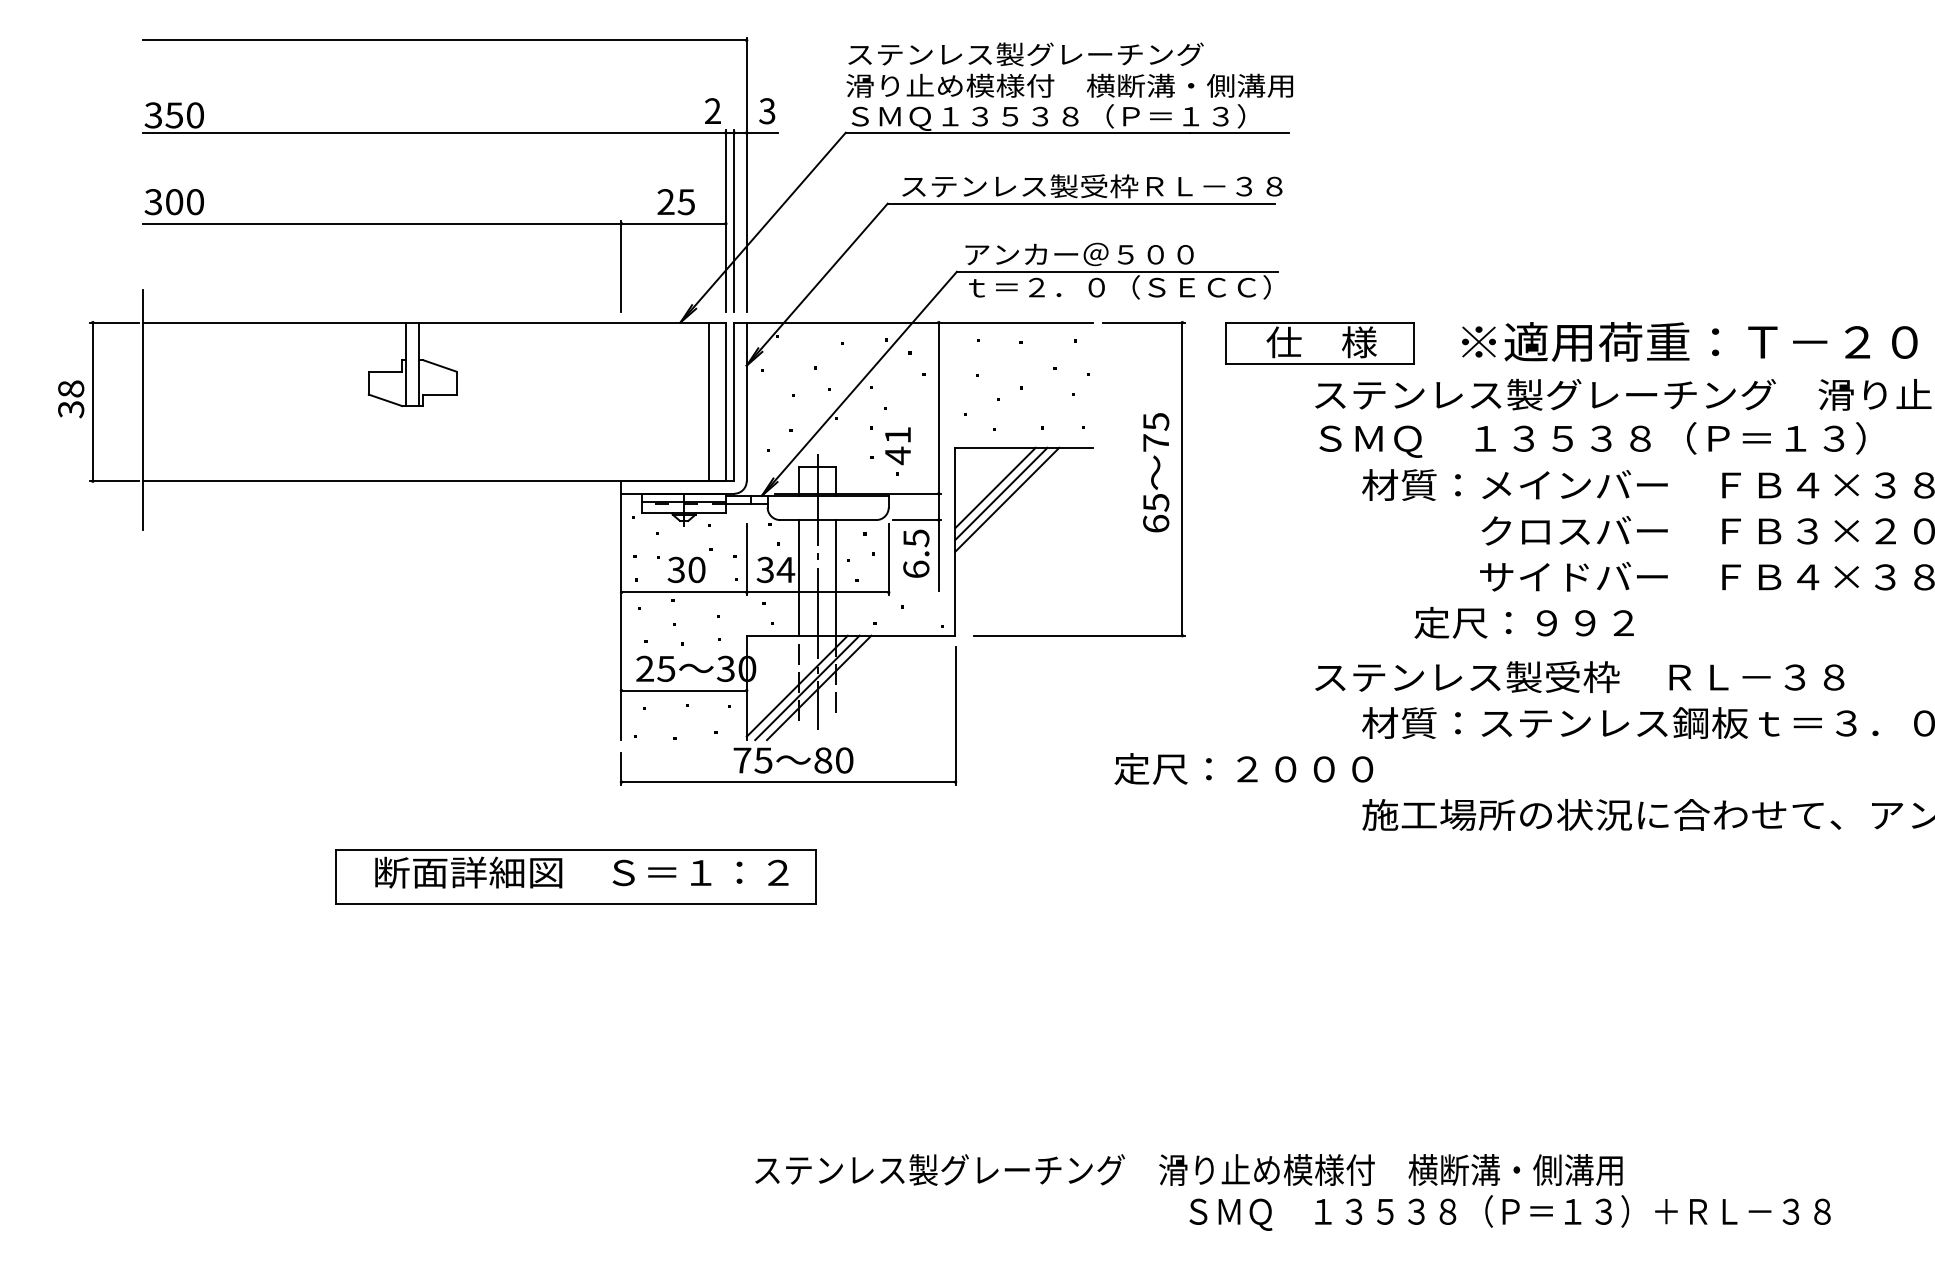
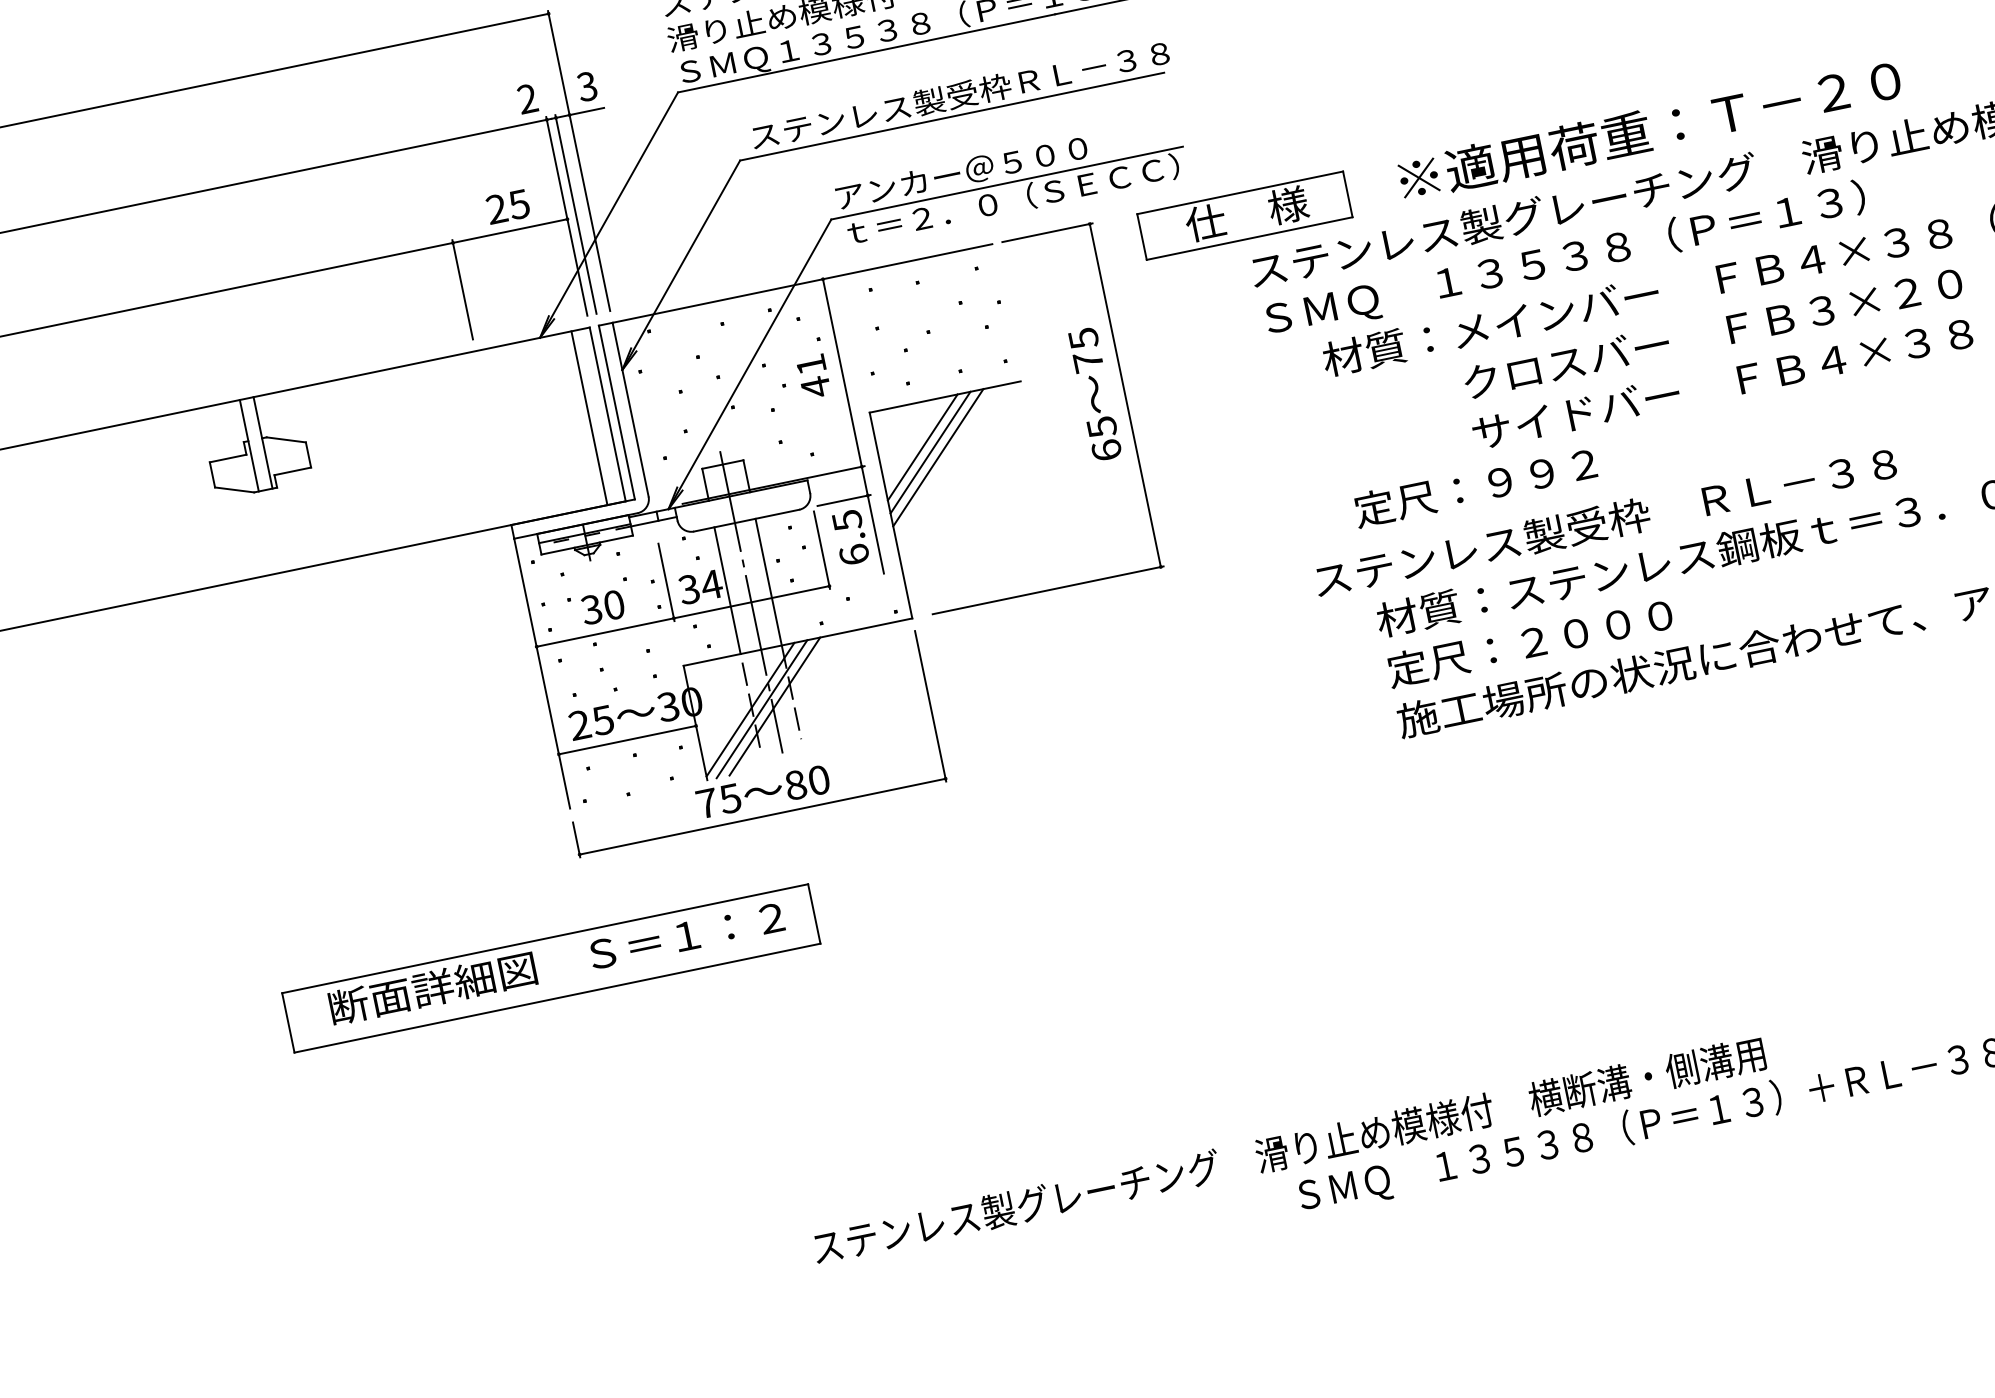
text: (897, 446) -> (813, 377), moved
text: (1523, 622) -> (1474, 486), moved
text: (1243, 768) -> (1529, 642), moved

